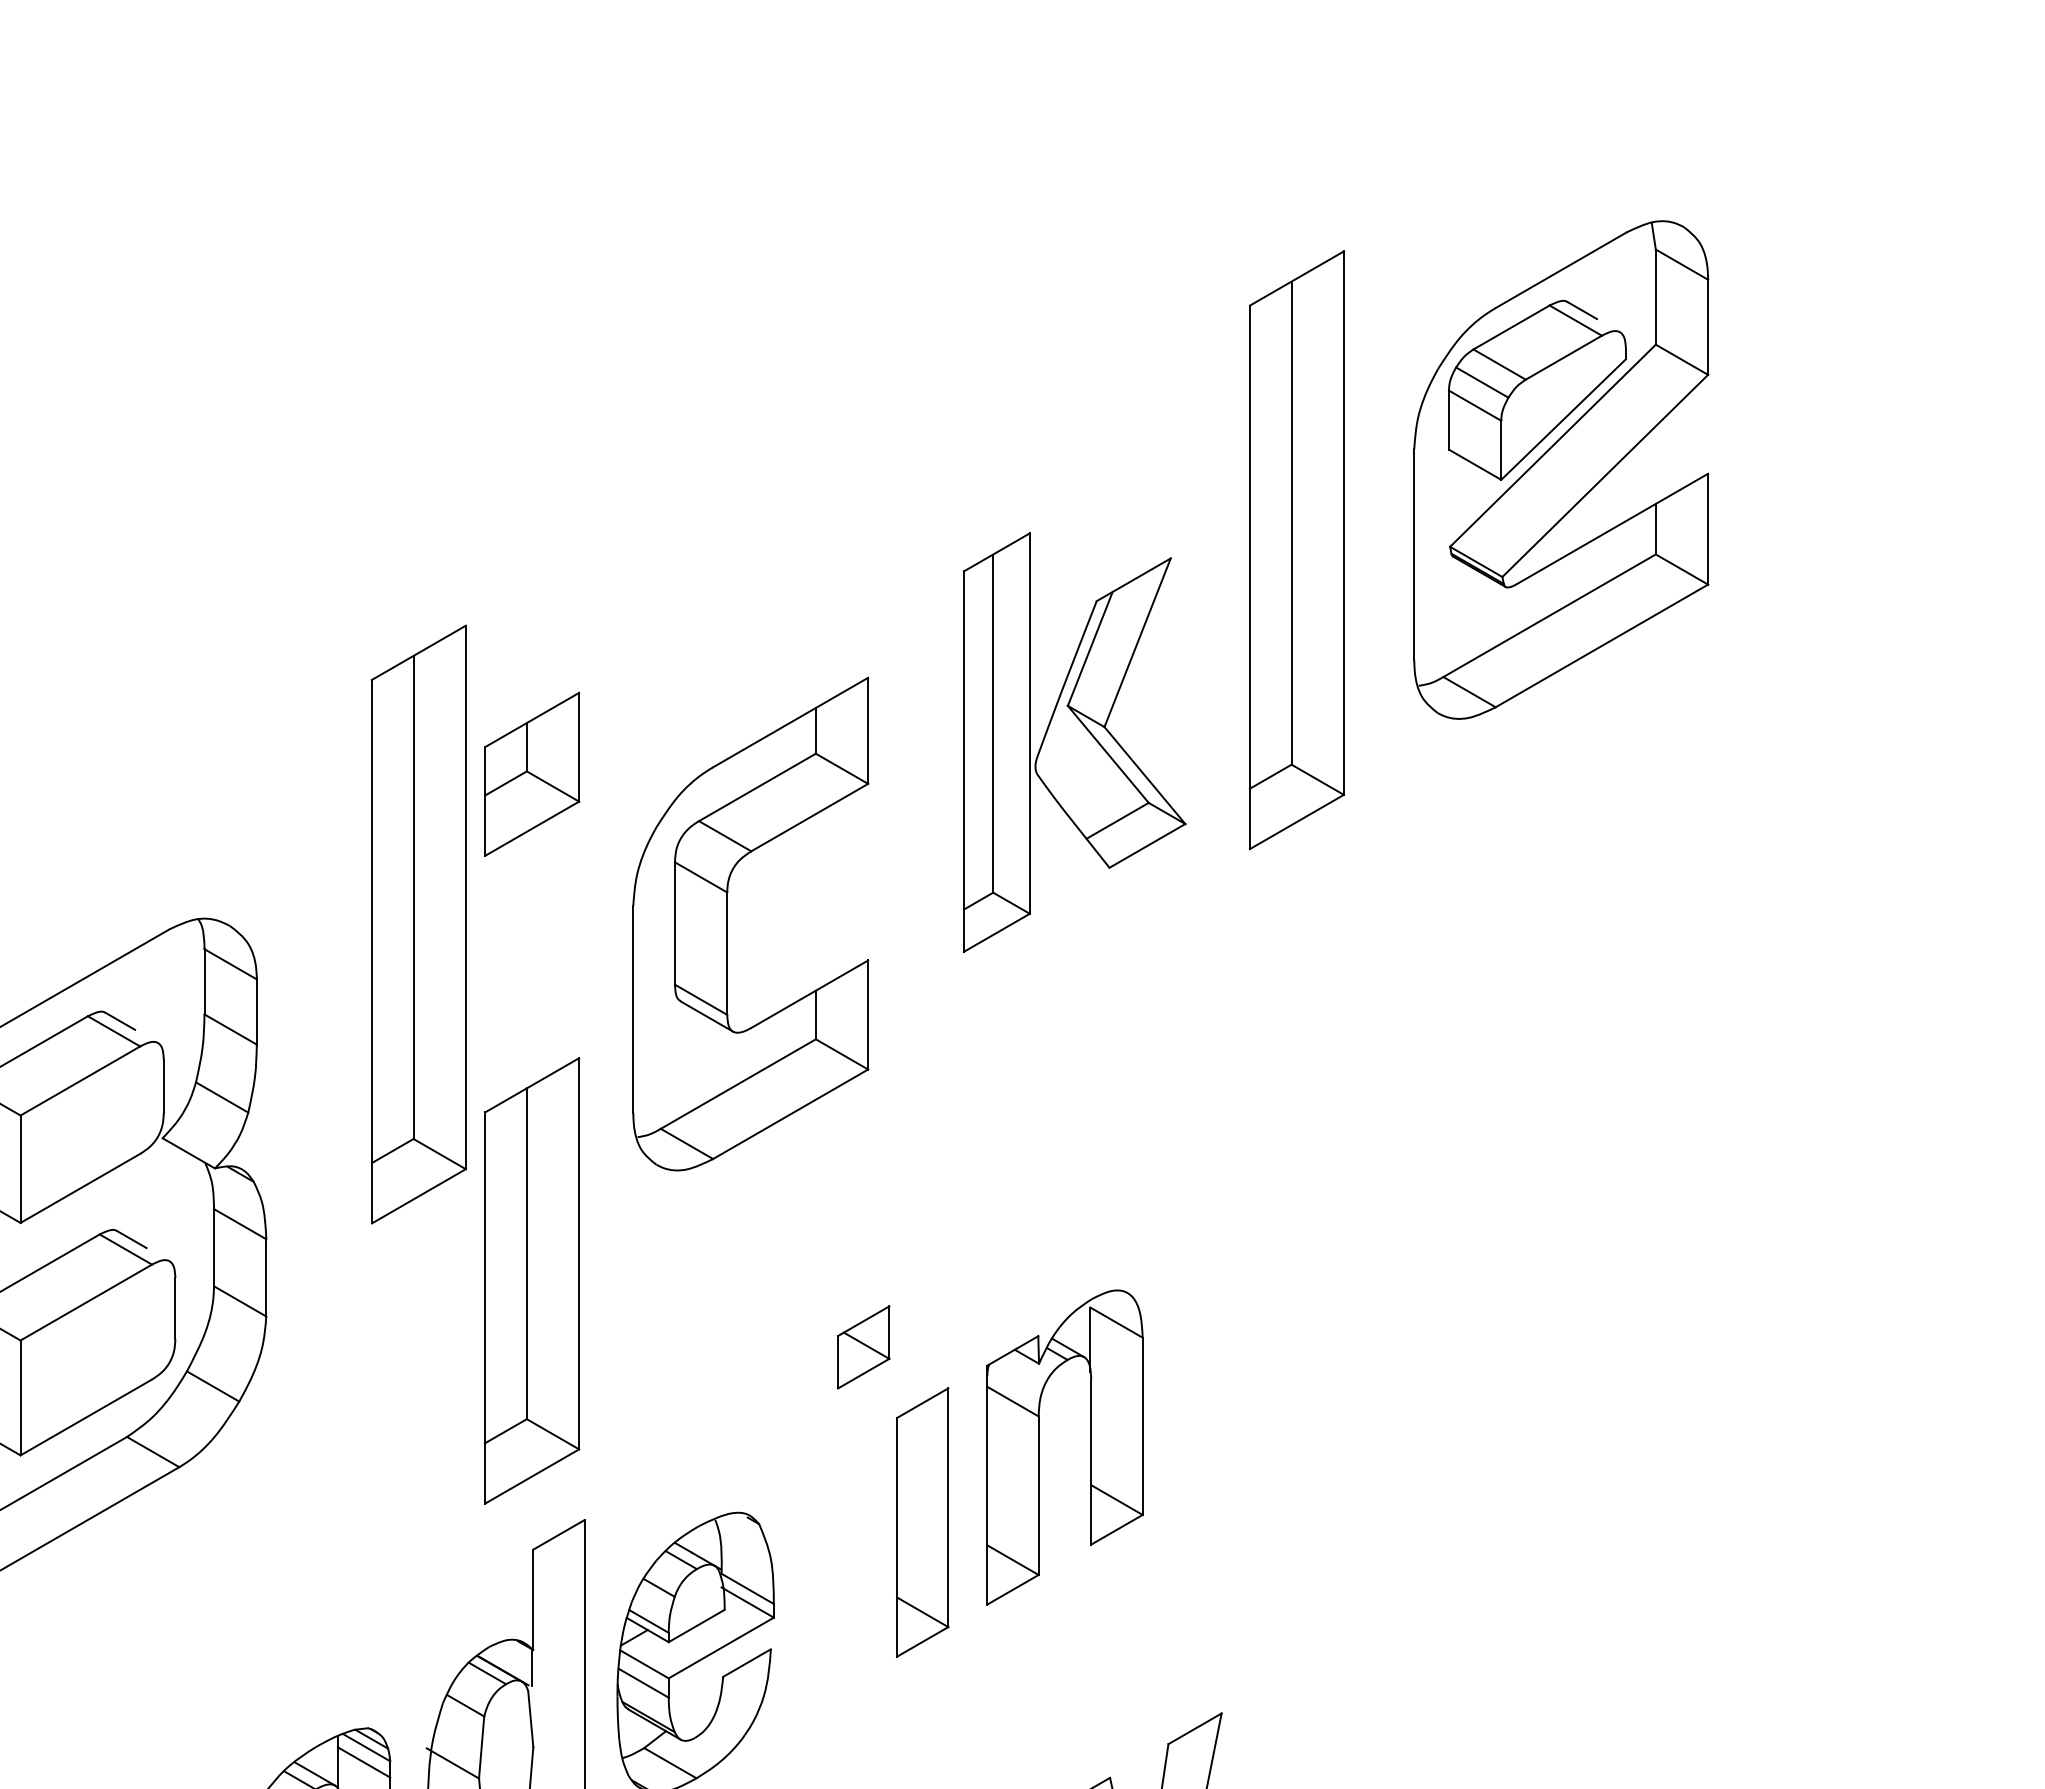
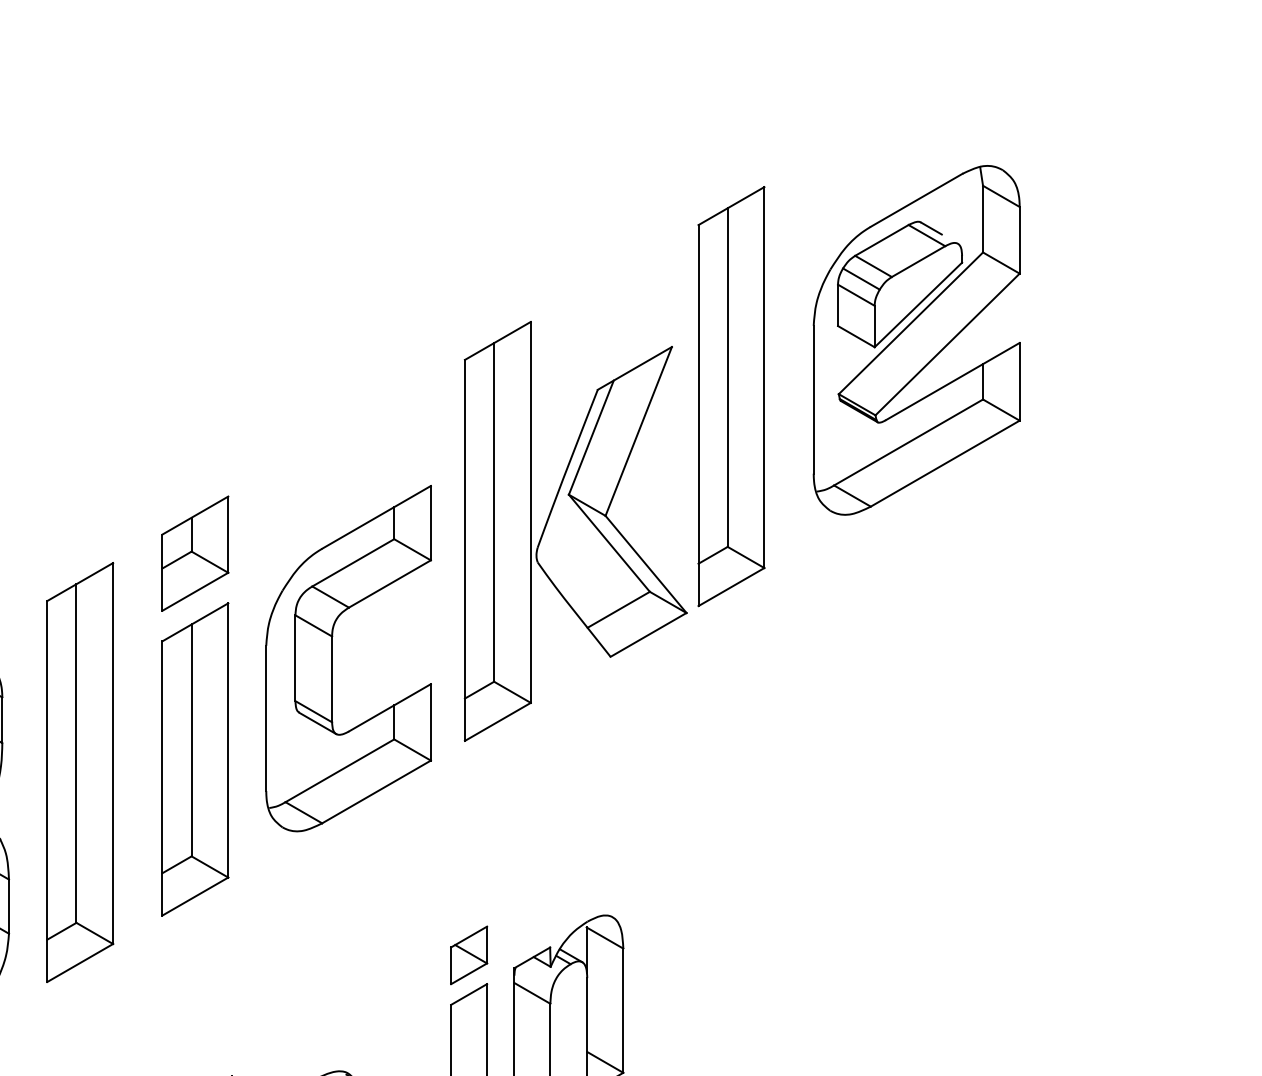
part: (1074, 742) -> (575, 531), size x1.43
part: (418, 924) -> (79, 772), moved
part: (532, 1280) -> (195, 759), moved
part: (863, 1347) -> (468, 955), moved

